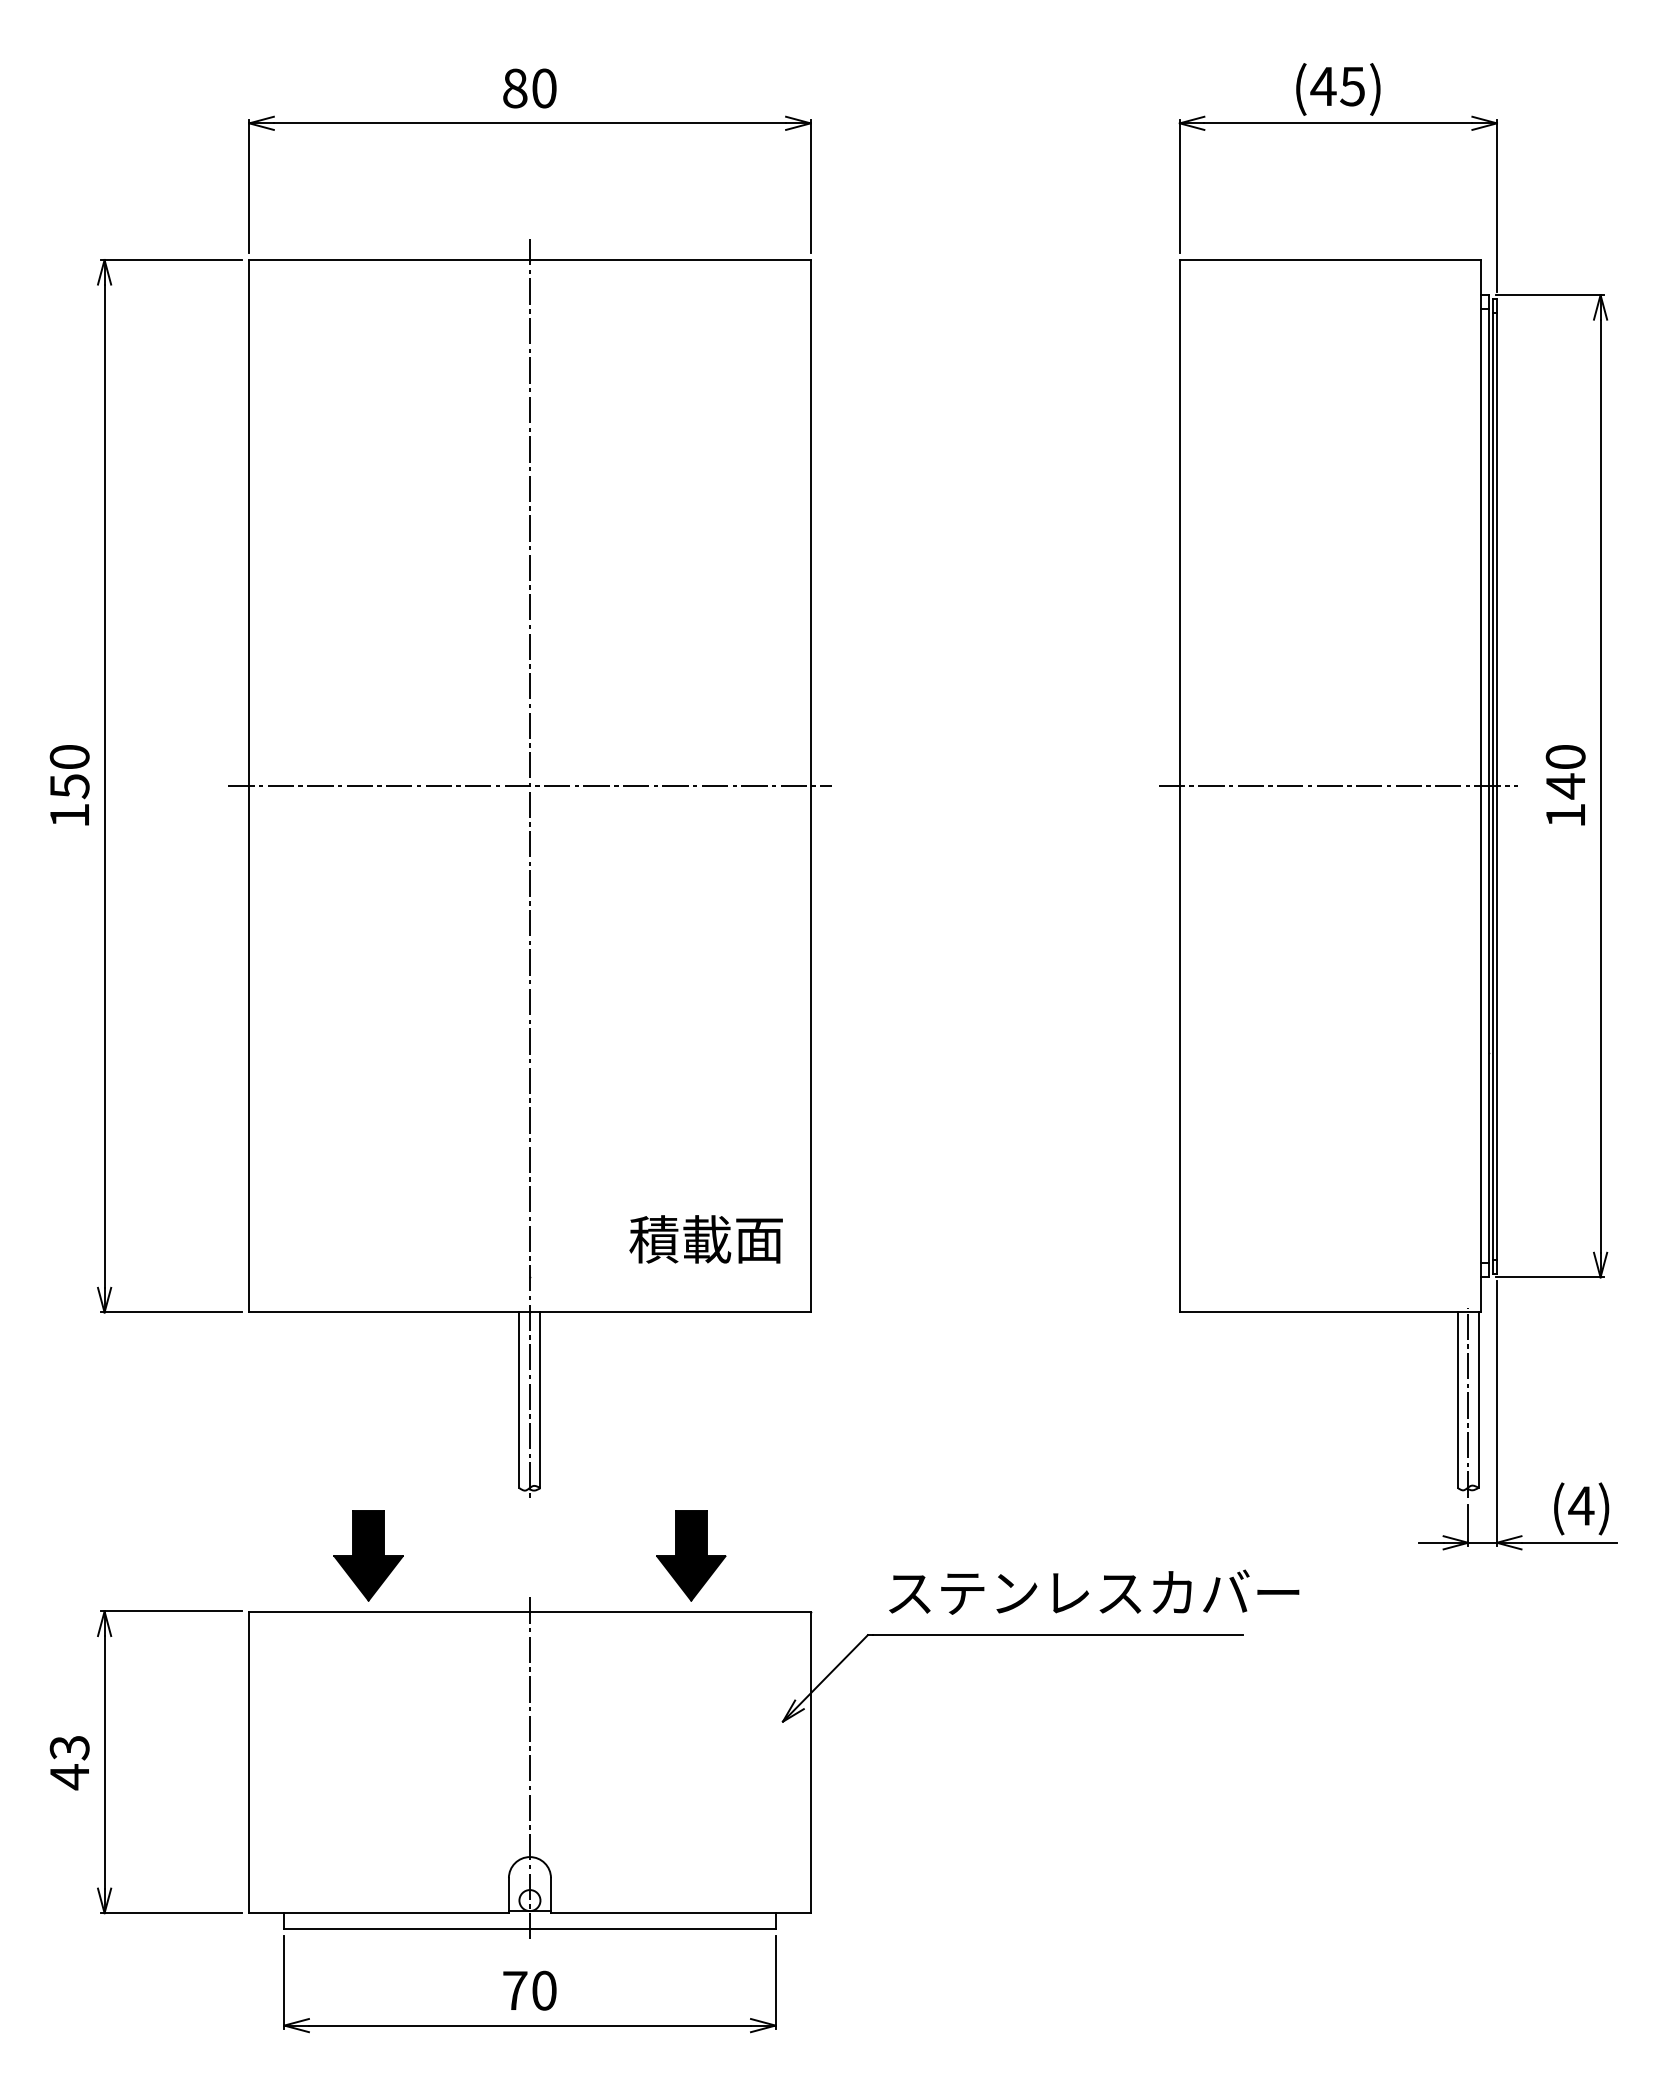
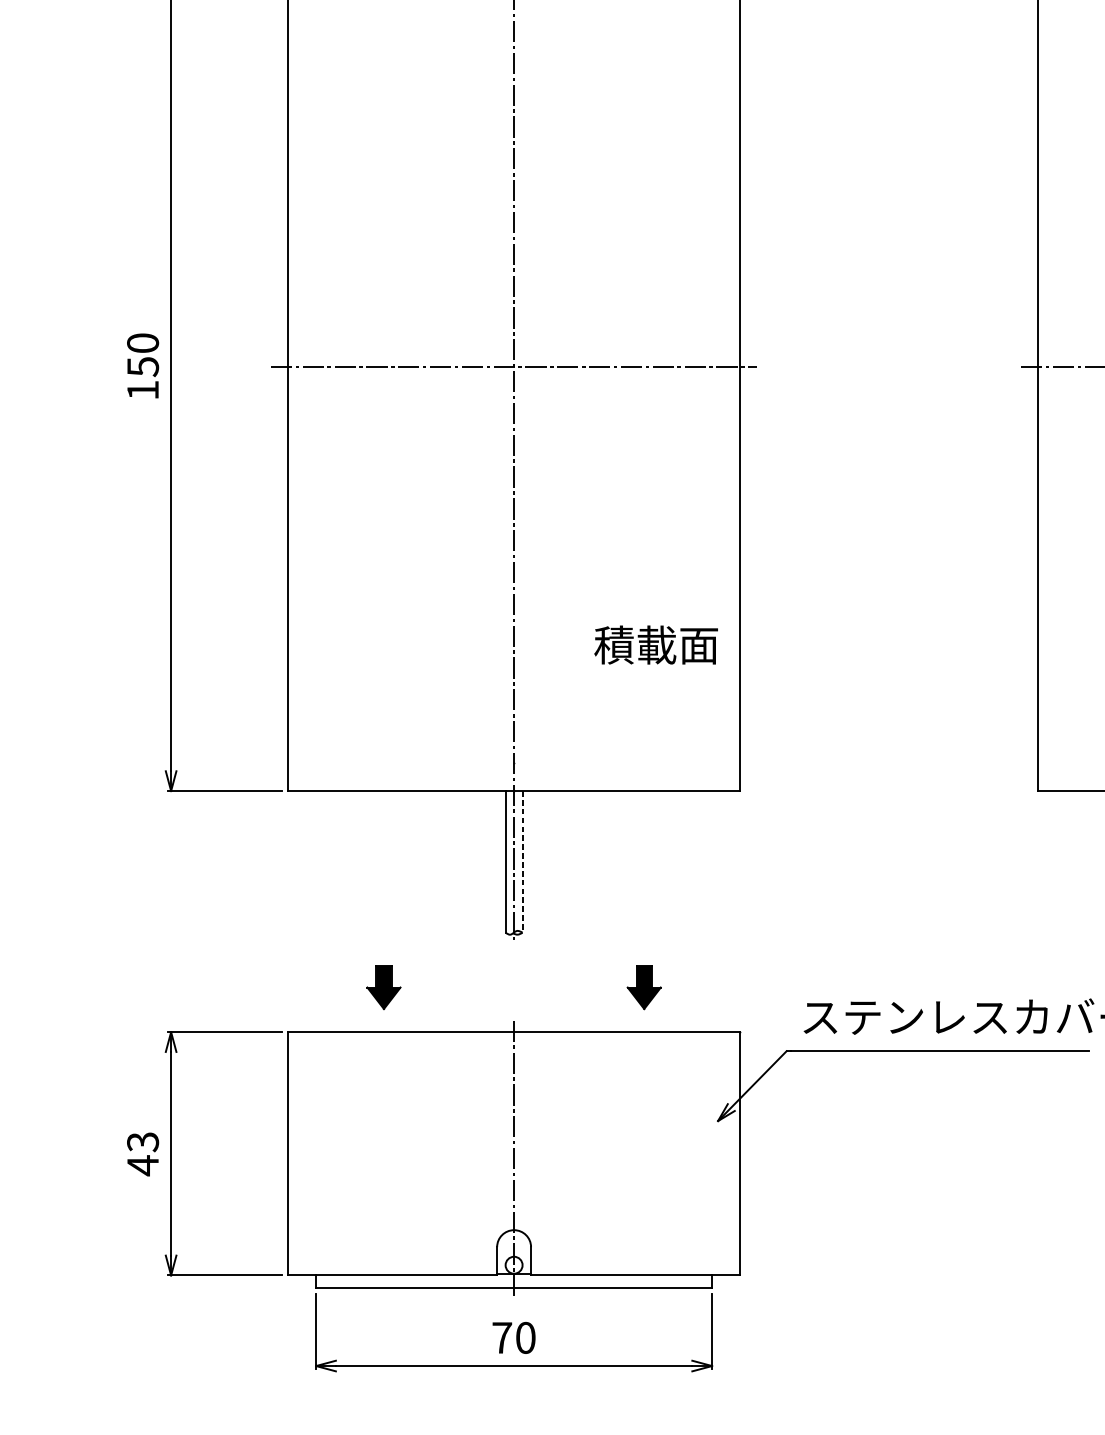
text: (705, 1239) -> (655, 645), moved
line: (540, 1400) -> (522, 862), solid -> dashed
part: (368, 1555) -> (383, 987), size x0.6
part: (691, 1555) -> (644, 987), size x0.6

